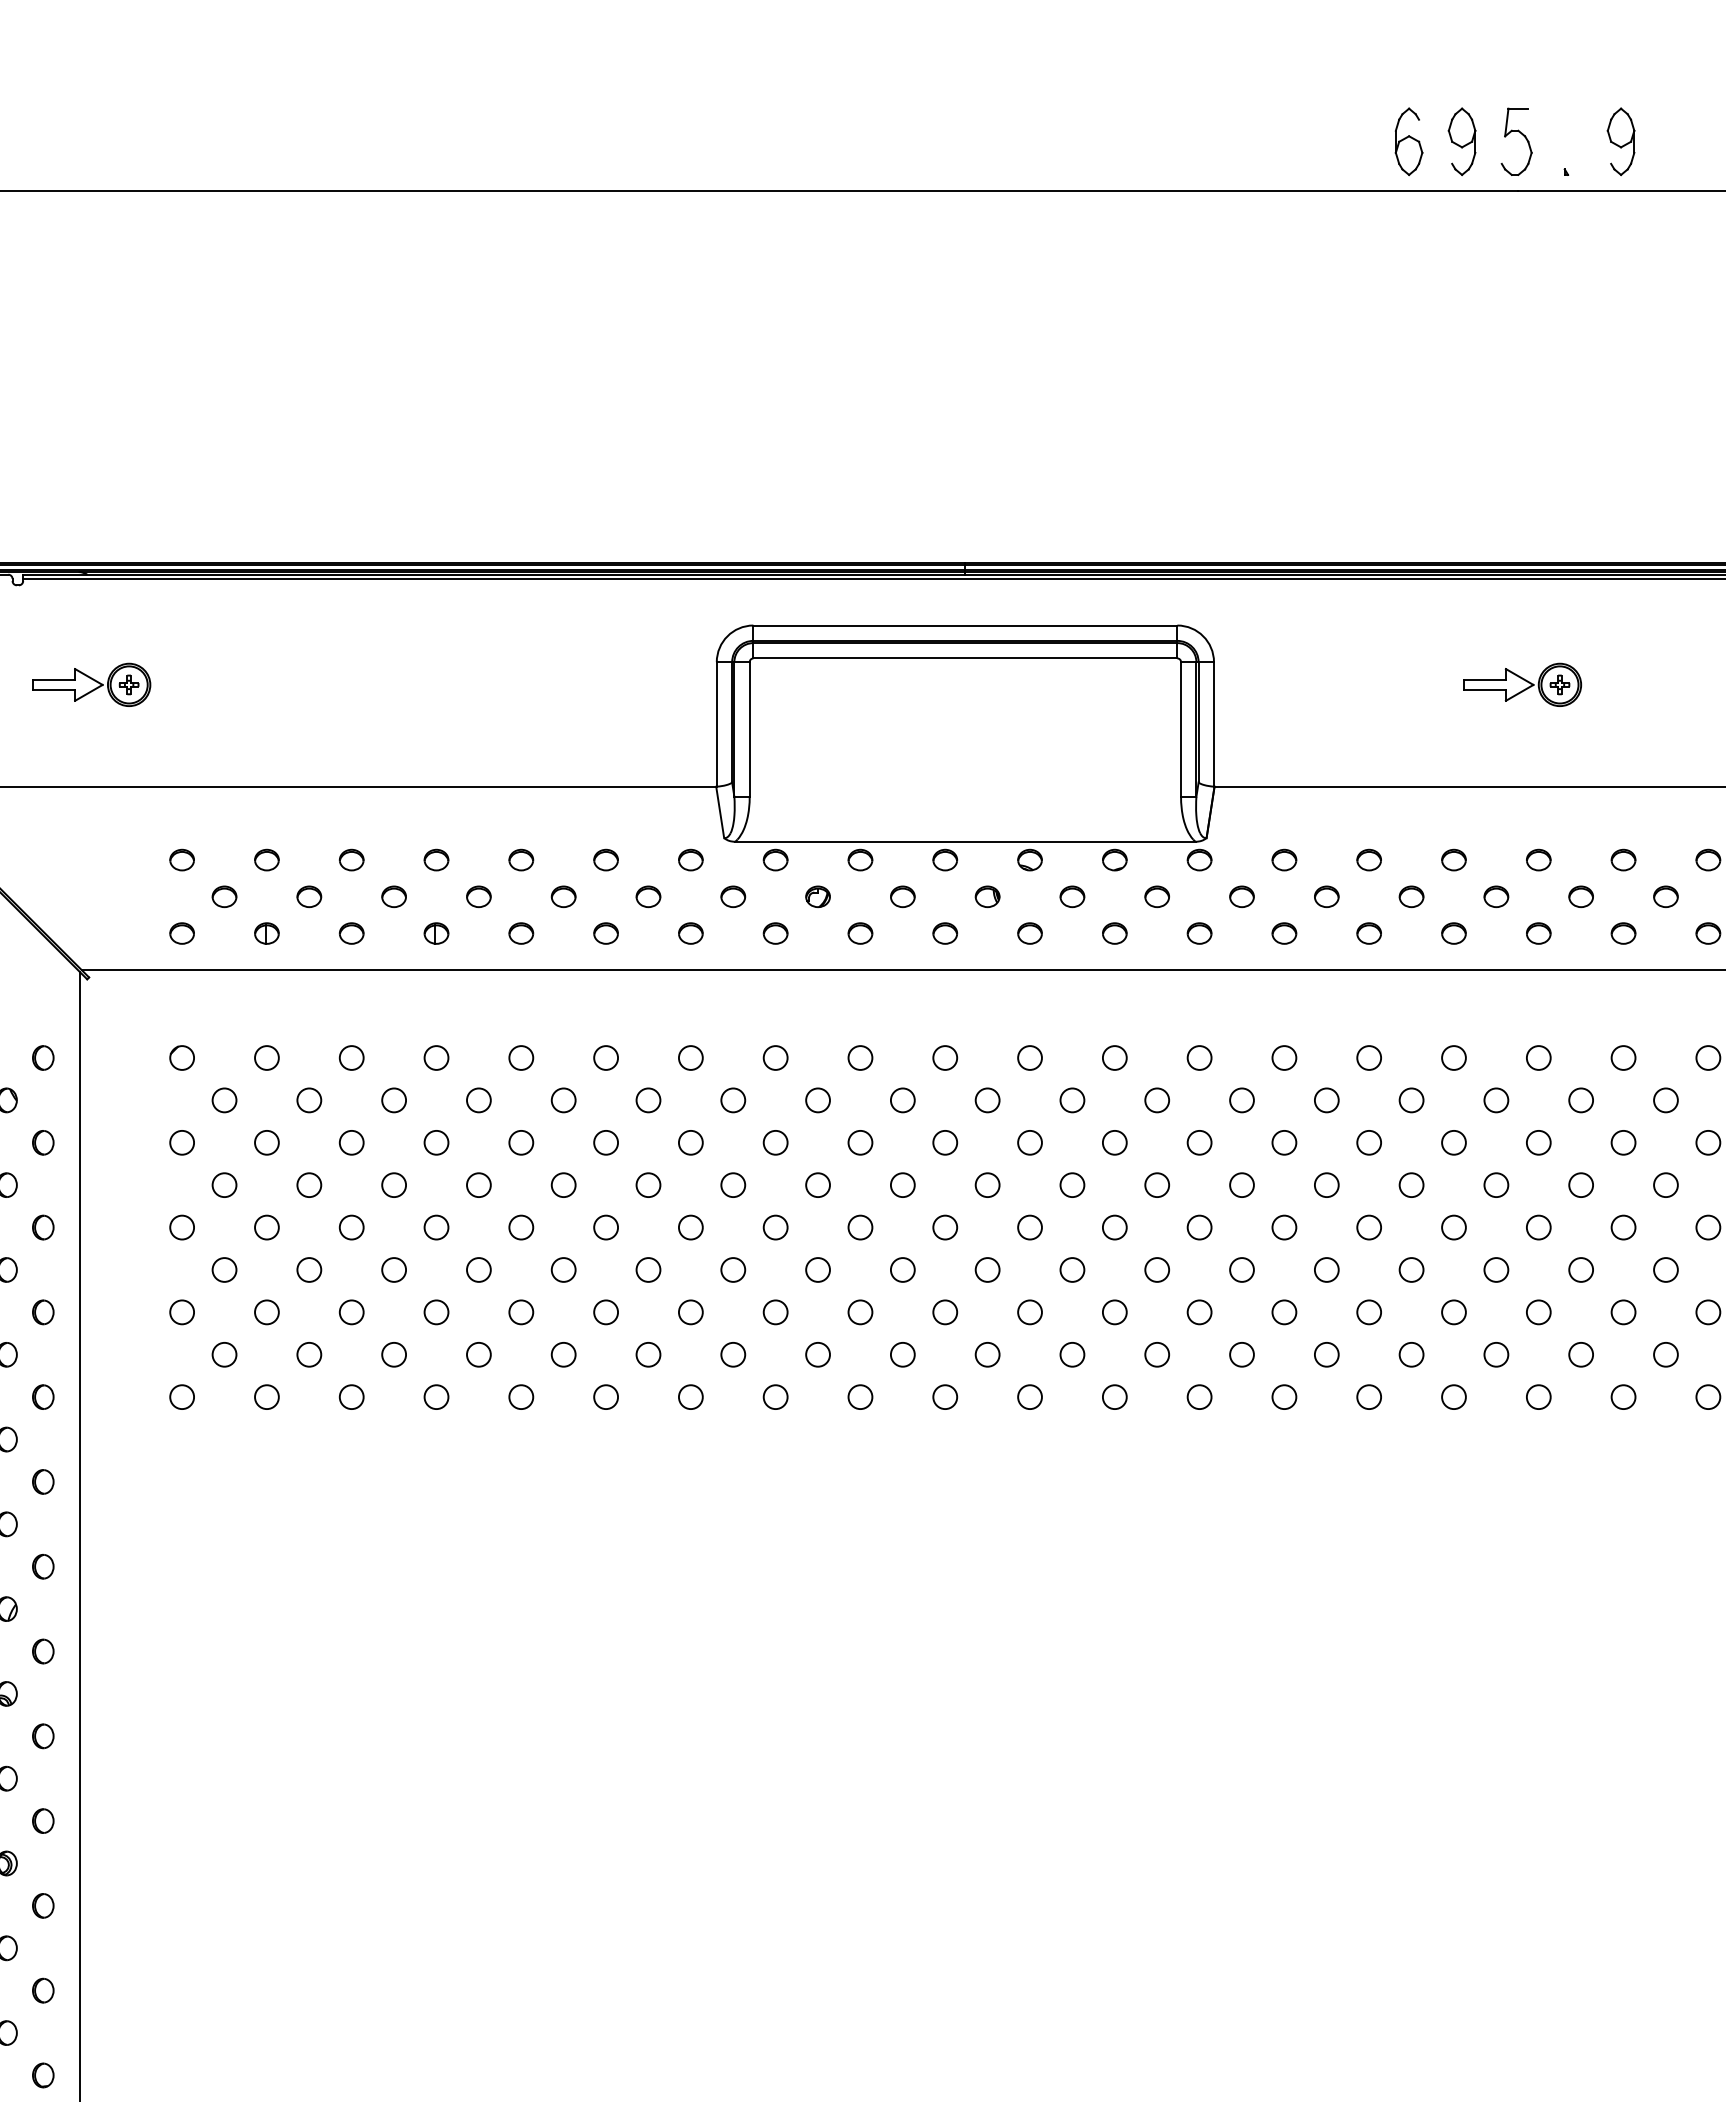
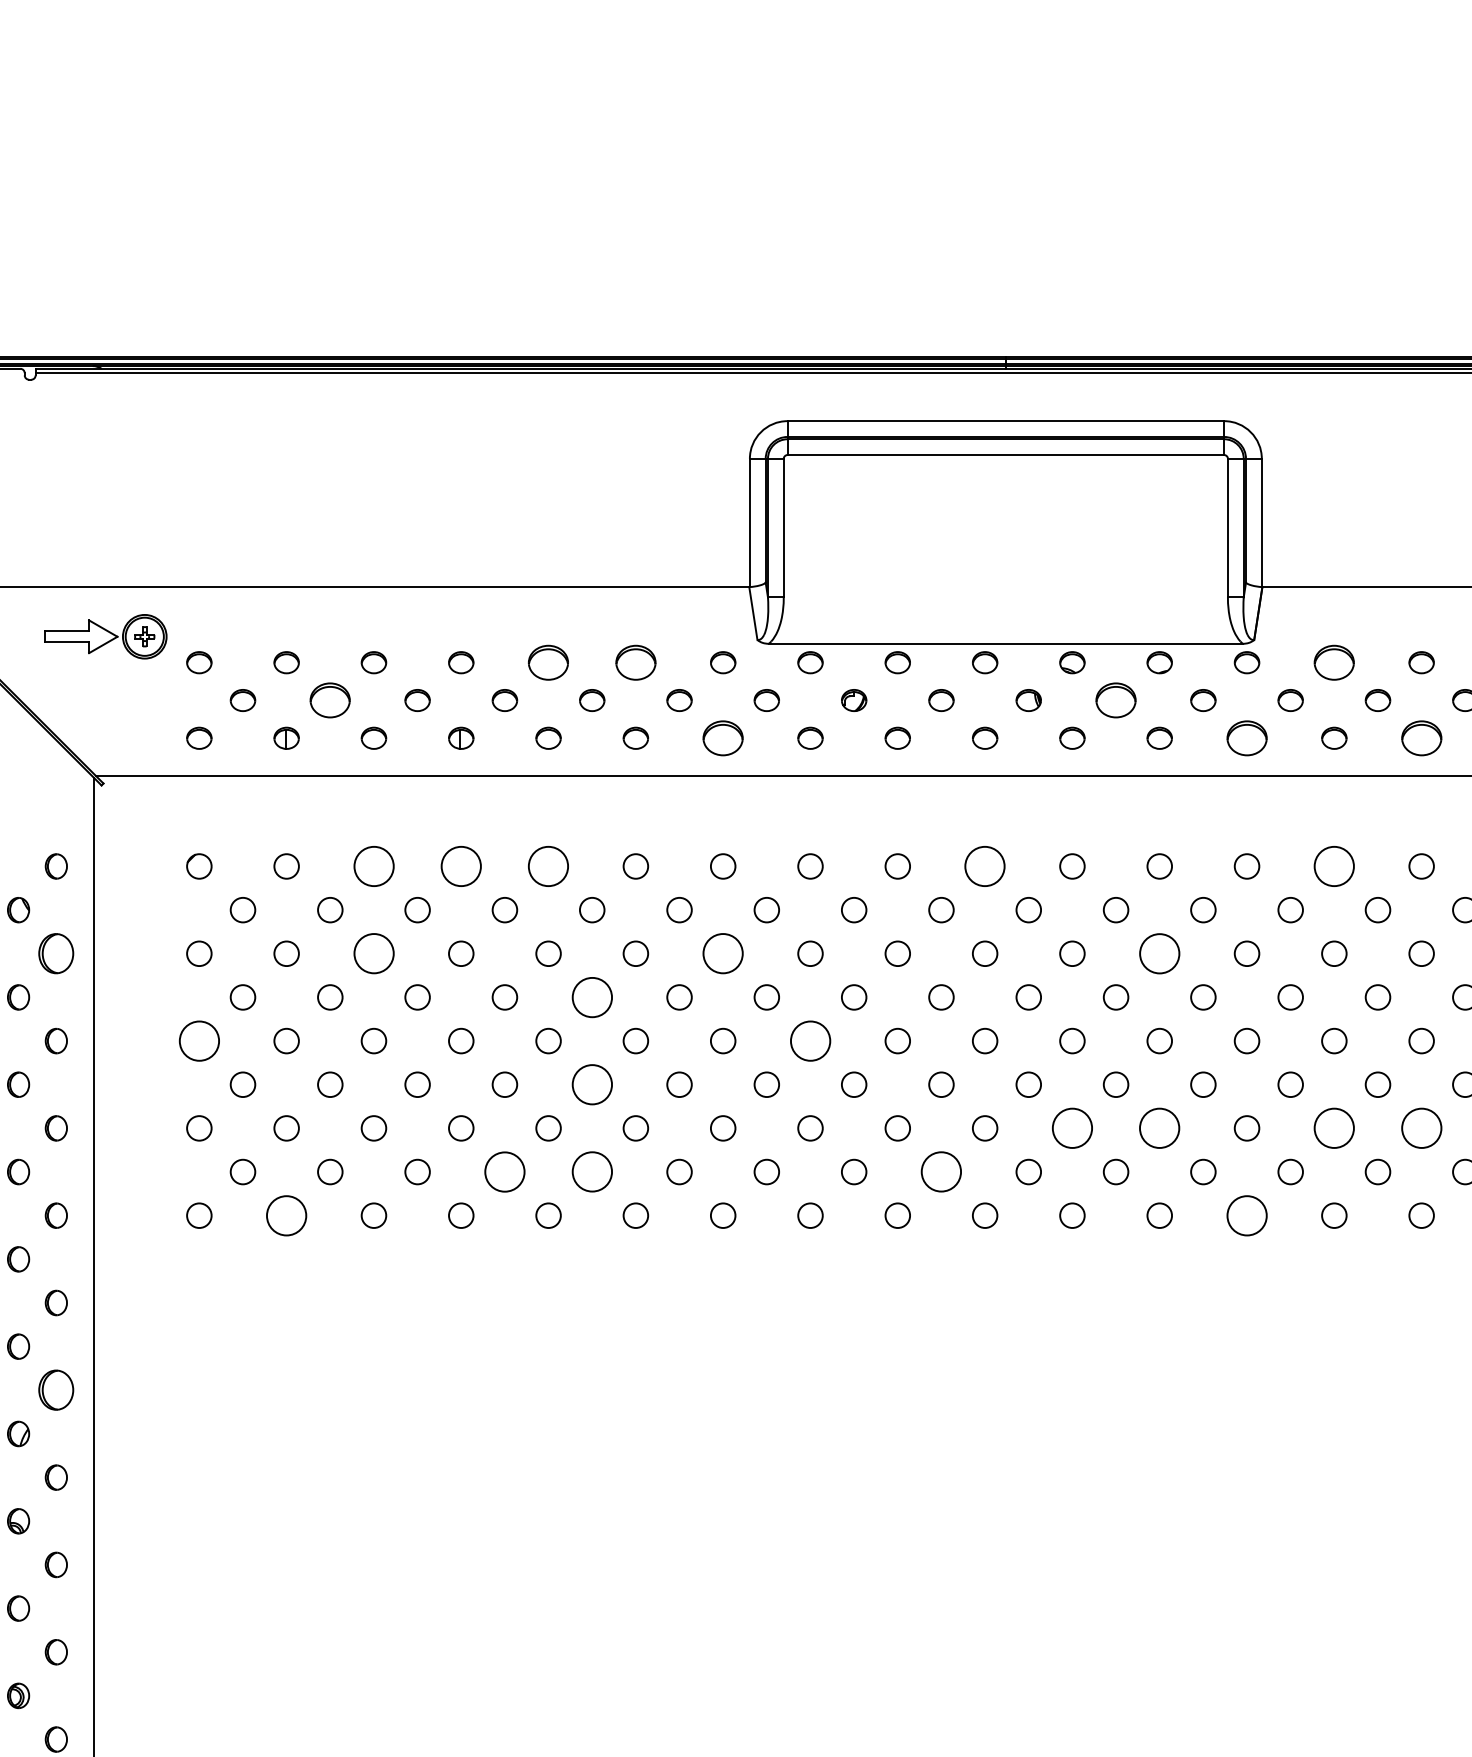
part: (91, 684) -> (106, 636), moved
part: (521, 859) -> (548, 662), size x1.6
part: (605, 859) -> (635, 662), size x1.6
part: (1284, 859) -> (1334, 662), size x1.6
part: (309, 896) -> (330, 700), size x1.6
part: (1072, 896) -> (1116, 700), size x1.6
part: (690, 933) -> (722, 738), size x1.6
part: (1199, 933) -> (1246, 738), size x1.6
part: (1368, 933) -> (1420, 738), size x1.6
circle: (351, 1057) -> (373, 865), size x1.6
circle: (436, 1057) -> (461, 865), size x1.6
circle: (521, 1057) -> (548, 865), size x1.6
circle: (945, 1057) -> (985, 865), size x1.6
circle: (1284, 1057) -> (1334, 865), size x1.6
part: (43, 1142) -> (56, 953), size x1.6
circle: (351, 1142) -> (373, 953), size x1.6
circle: (690, 1142) -> (722, 953), size x1.6
circle: (1114, 1142) -> (1159, 953), size x1.6
circle: (563, 1184) -> (592, 996), size x1.6
circle: (181, 1227) -> (198, 1040), size x1.6
circle: (775, 1227) -> (810, 1040), size x1.6
circle: (563, 1269) -> (592, 1084), size x1.6
circle: (1029, 1312) -> (1071, 1128), size x1.6
circle: (1114, 1312) -> (1159, 1128), size x1.6
circle: (1284, 1312) -> (1334, 1128), size x1.6
circle: (1368, 1312) -> (1420, 1128), size x1.6
circle: (478, 1354) -> (504, 1171), size x1.6
circle: (563, 1354) -> (592, 1171), size x1.6
circle: (902, 1354) -> (941, 1171), size x1.6
circle: (266, 1396) -> (286, 1215), size x1.6
circle: (1199, 1396) -> (1246, 1215), size x1.6
part: (43, 1566) -> (56, 1390), size x1.6

